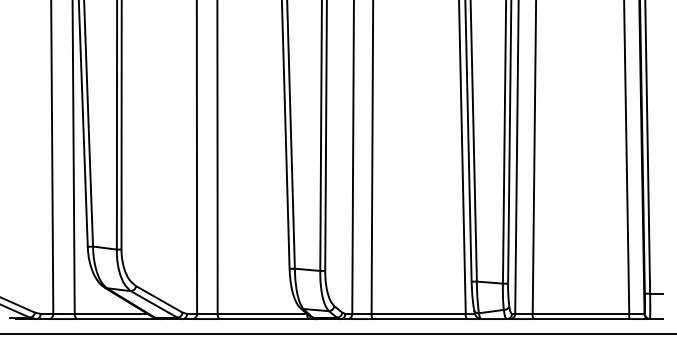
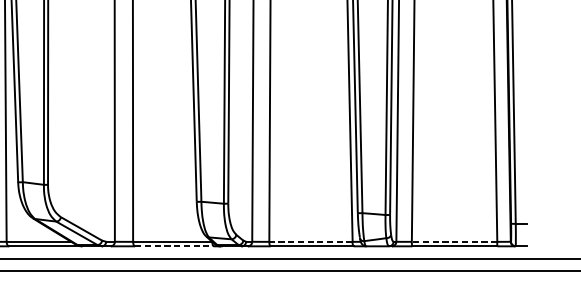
line: (418, 314) -> (310, 242), solid -> dashed
line: (580, 314) -> (454, 242), solid -> dashed
line: (264, 319) -> (174, 246), solid -> dashed

